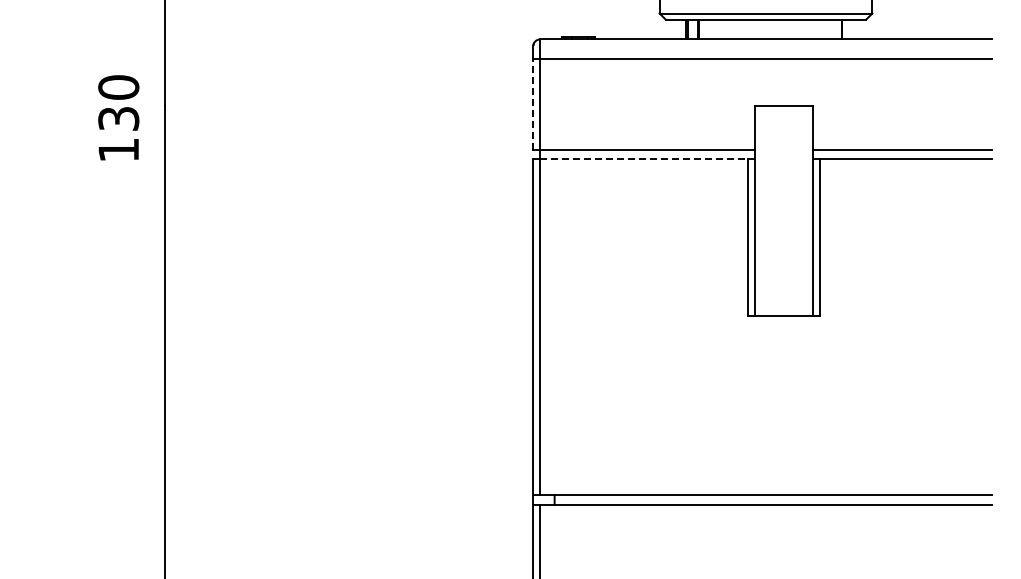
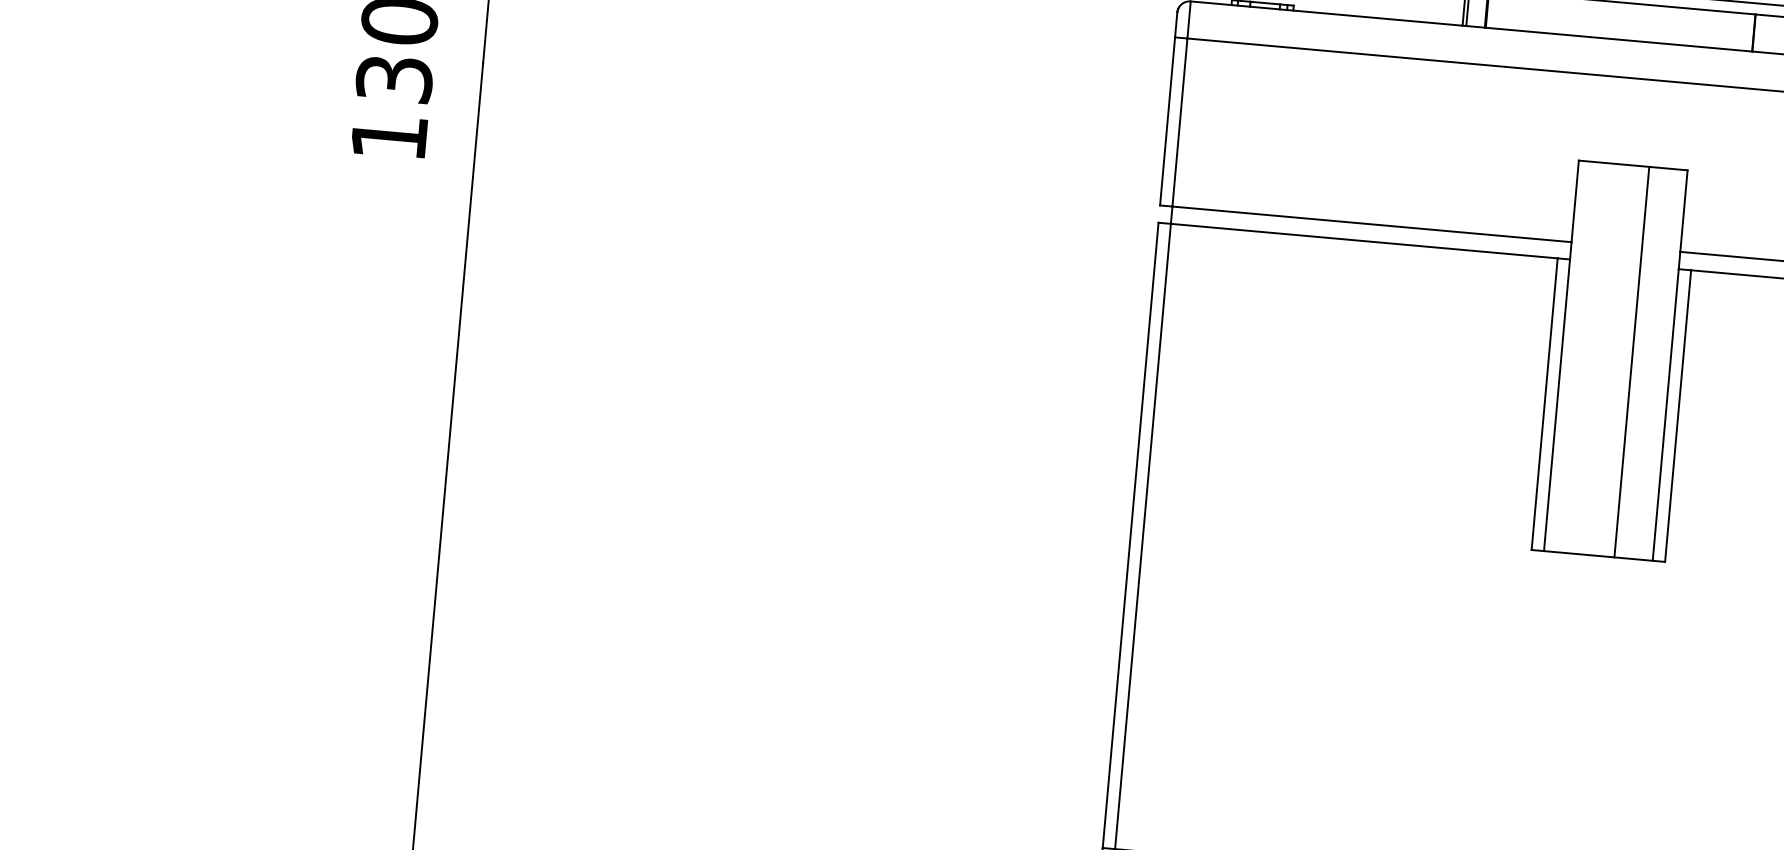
line: (533, 104) -> (1167, 121), dashed -> solid
line: (644, 159) -> (1365, 241), dashed -> solid
line: (792, 210) -> (1631, 361), added

